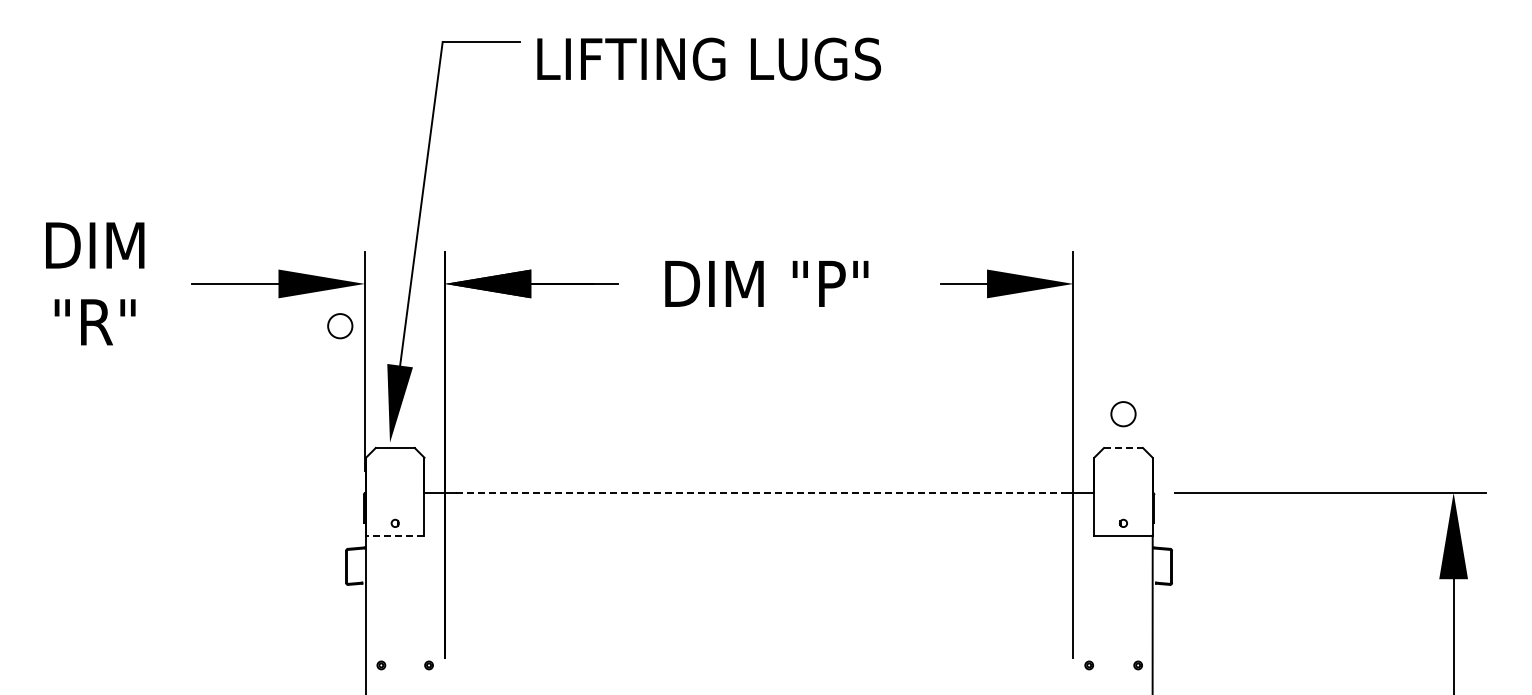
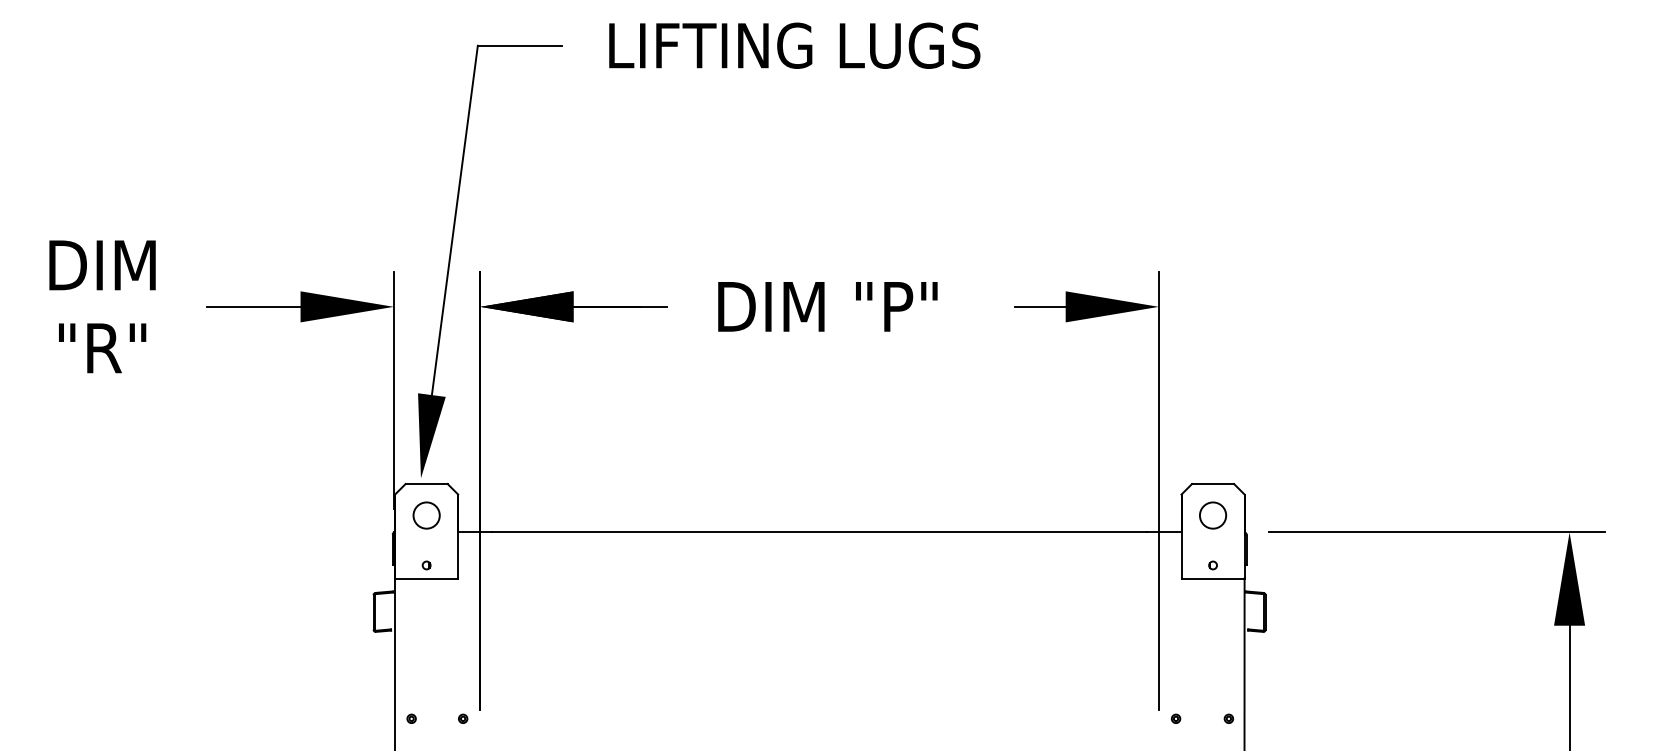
text: (708, 58) -> (794, 45), moved
circle: (340, 326) -> (426, 515), moved
circle: (1123, 414) -> (1213, 515), moved
line: (1124, 448) -> (1214, 484), dashed -> solid
line: (759, 492) -> (819, 532), dashed -> solid
line: (394, 535) -> (425, 578), dashed -> solid

